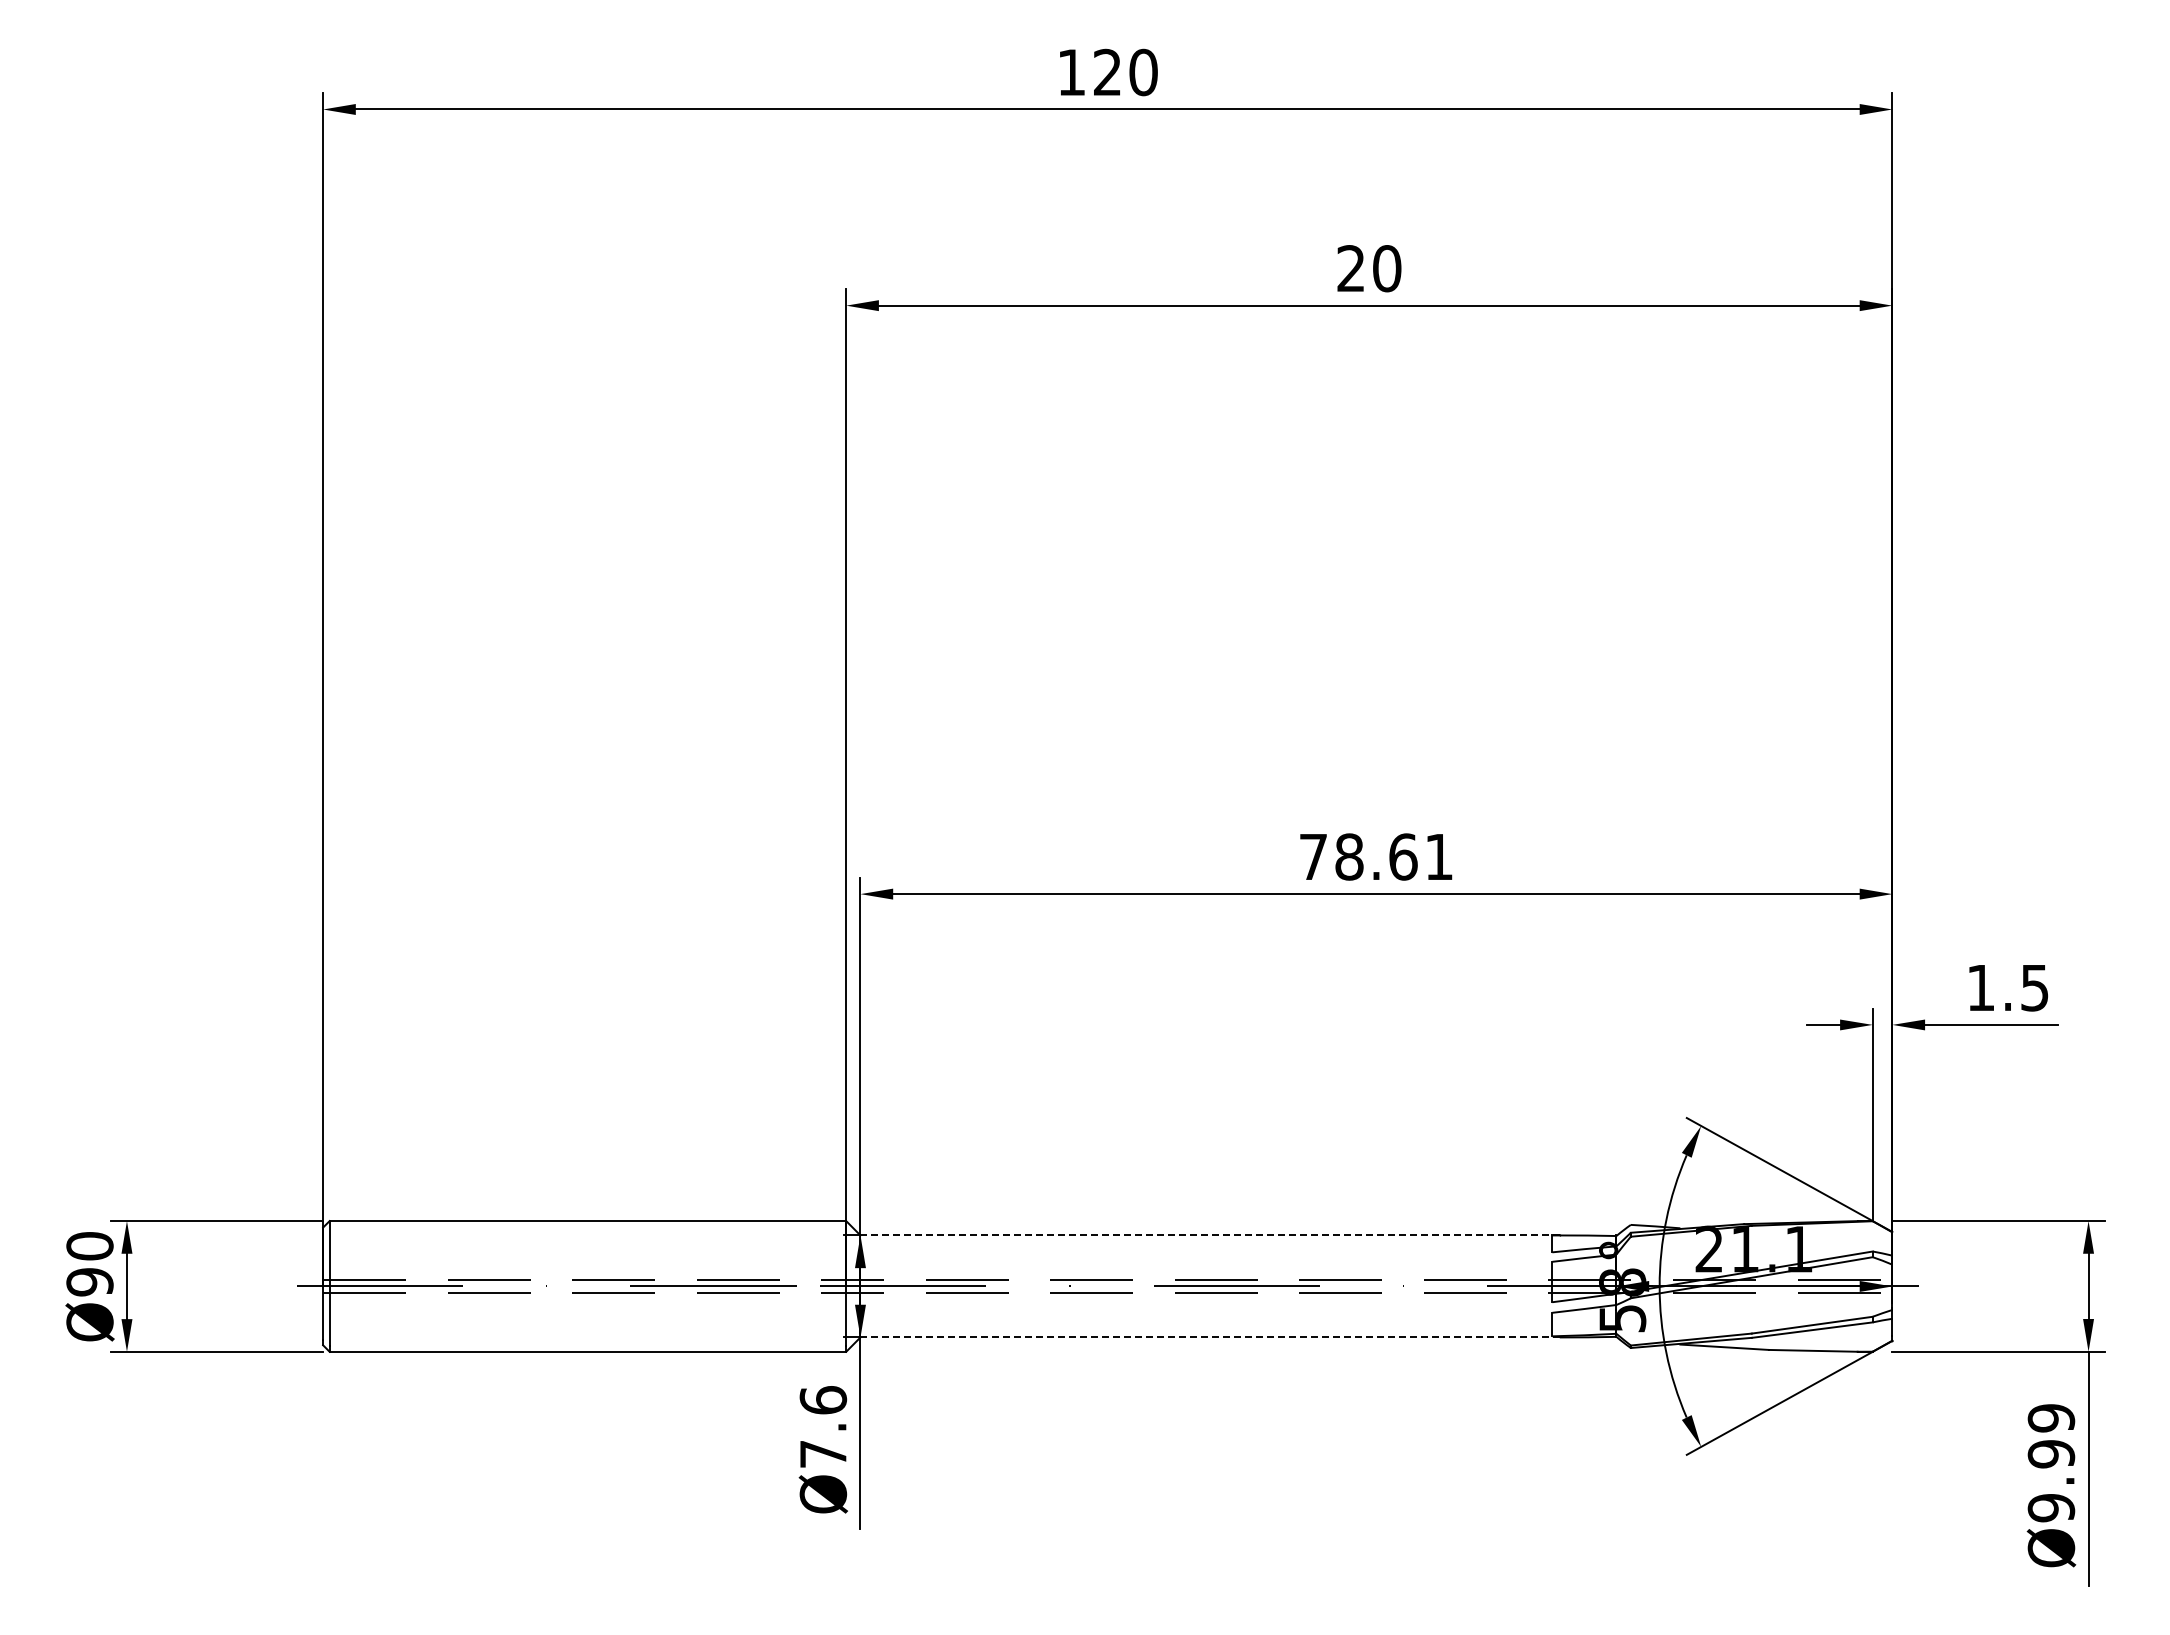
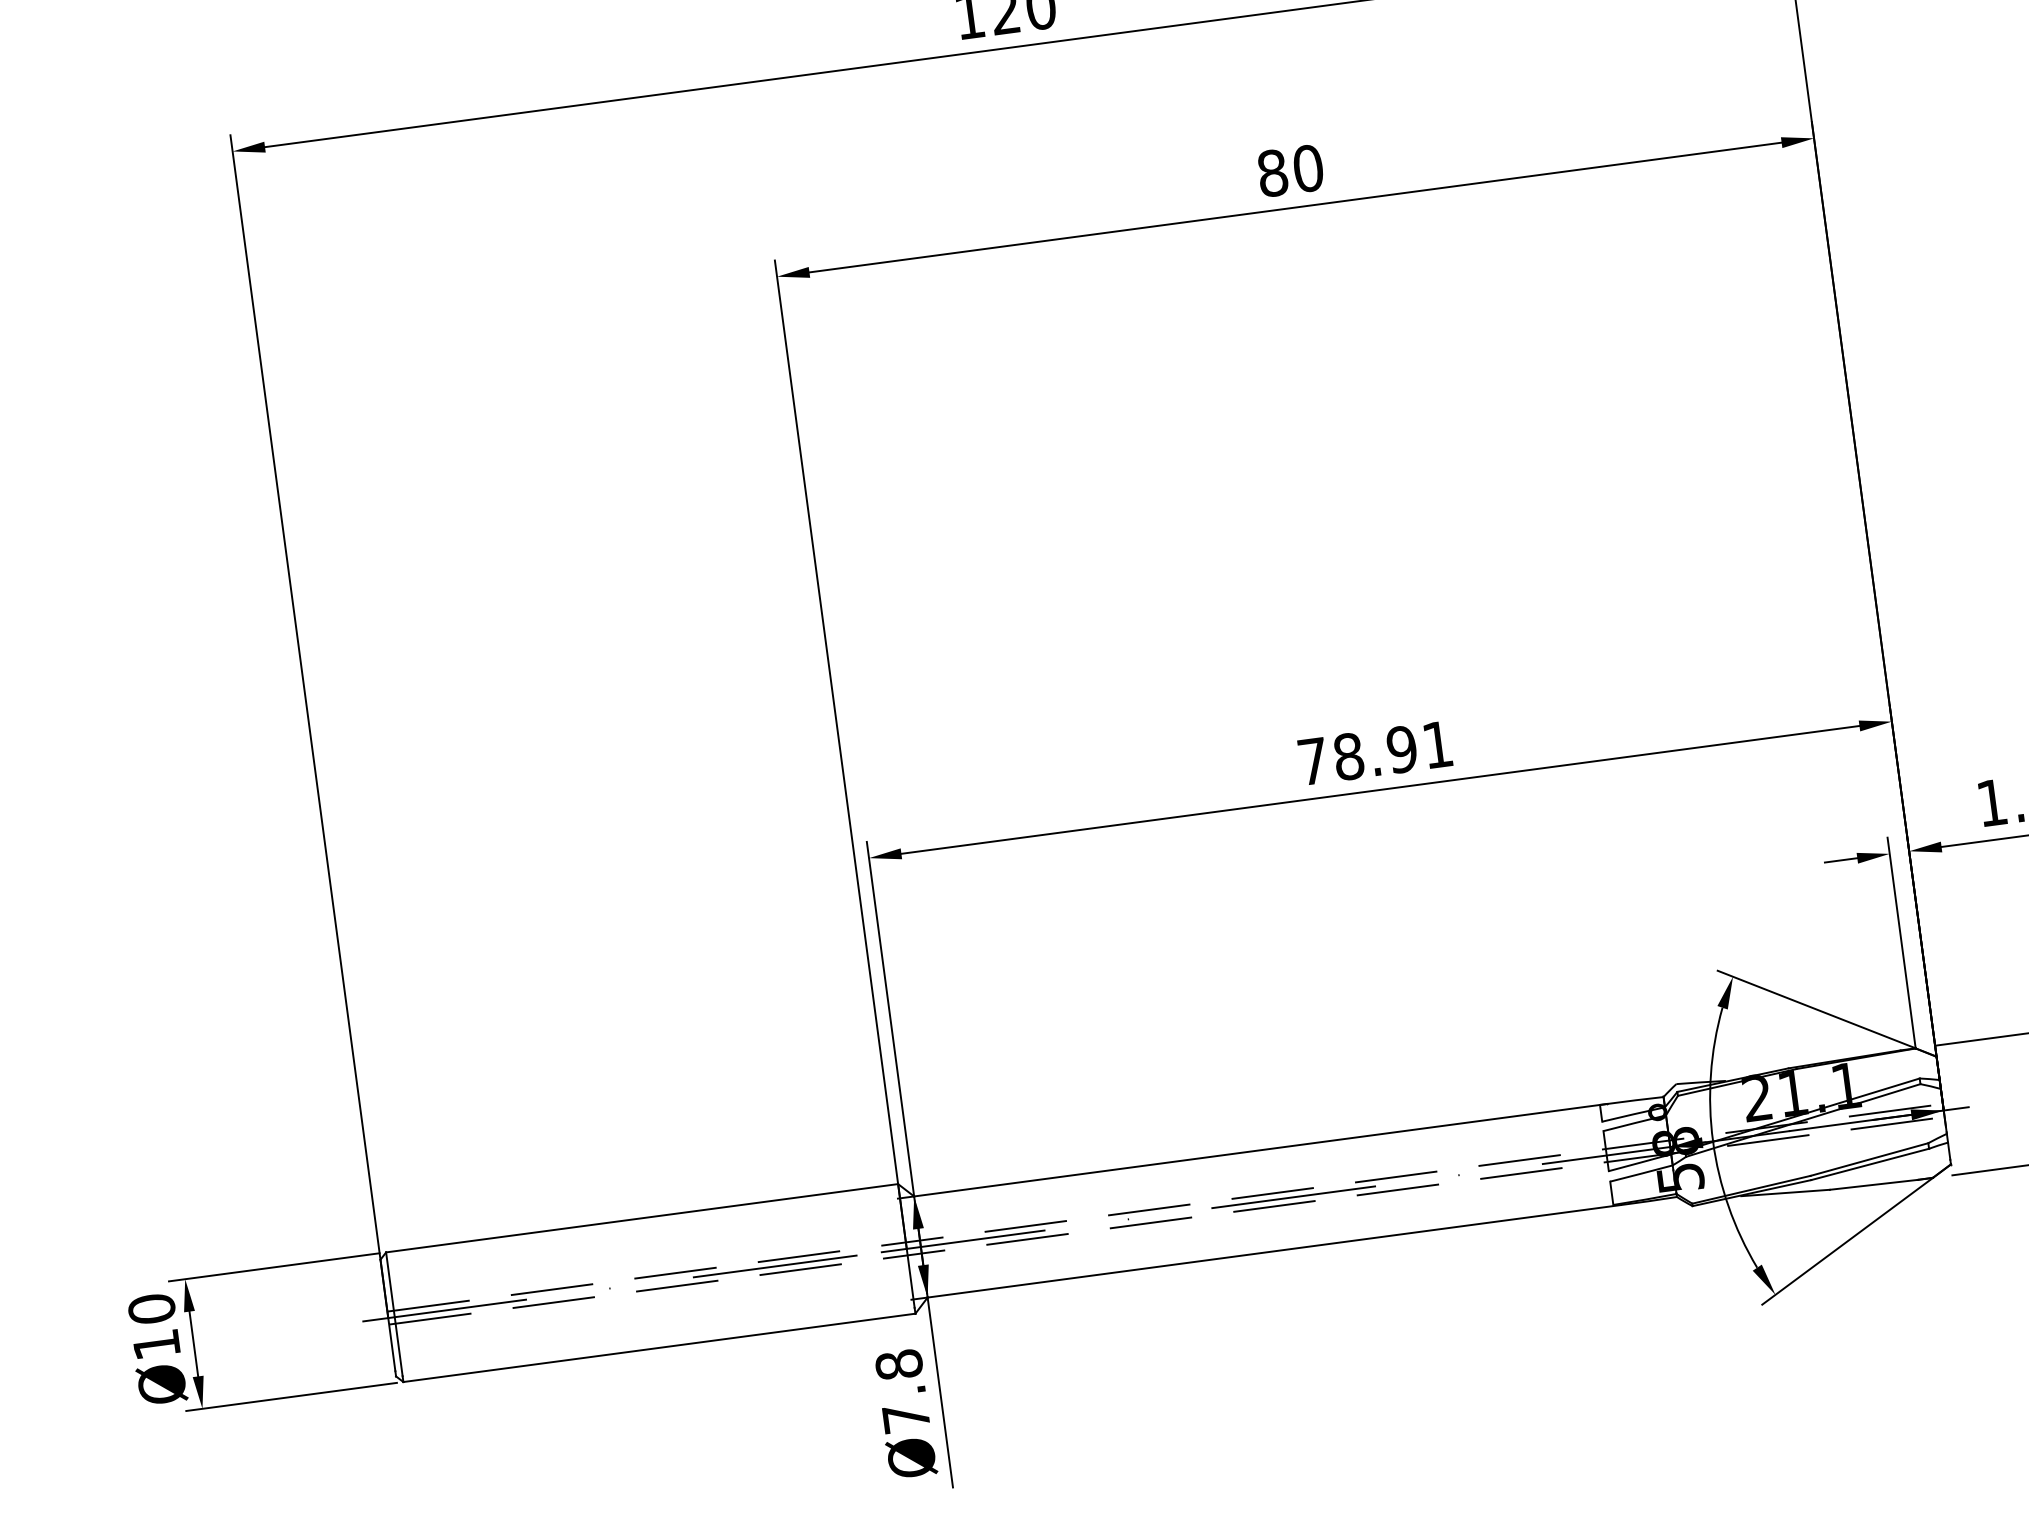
text: (1351, 268) -> (1272, 173), 20 -> 80
text: (1403, 856) -> (1402, 749), 78.61 -> 78.91
line: (1210, 1235) -> (1261, 1150), dashed -> solid
text: (89, 1282) -> (156, 1345), Ø90 -> Ø10
line: (1210, 1337) -> (1274, 1251), dashed -> solid
text: (822, 1400) -> (898, 1365), Ø7.6 -> Ø7.8

